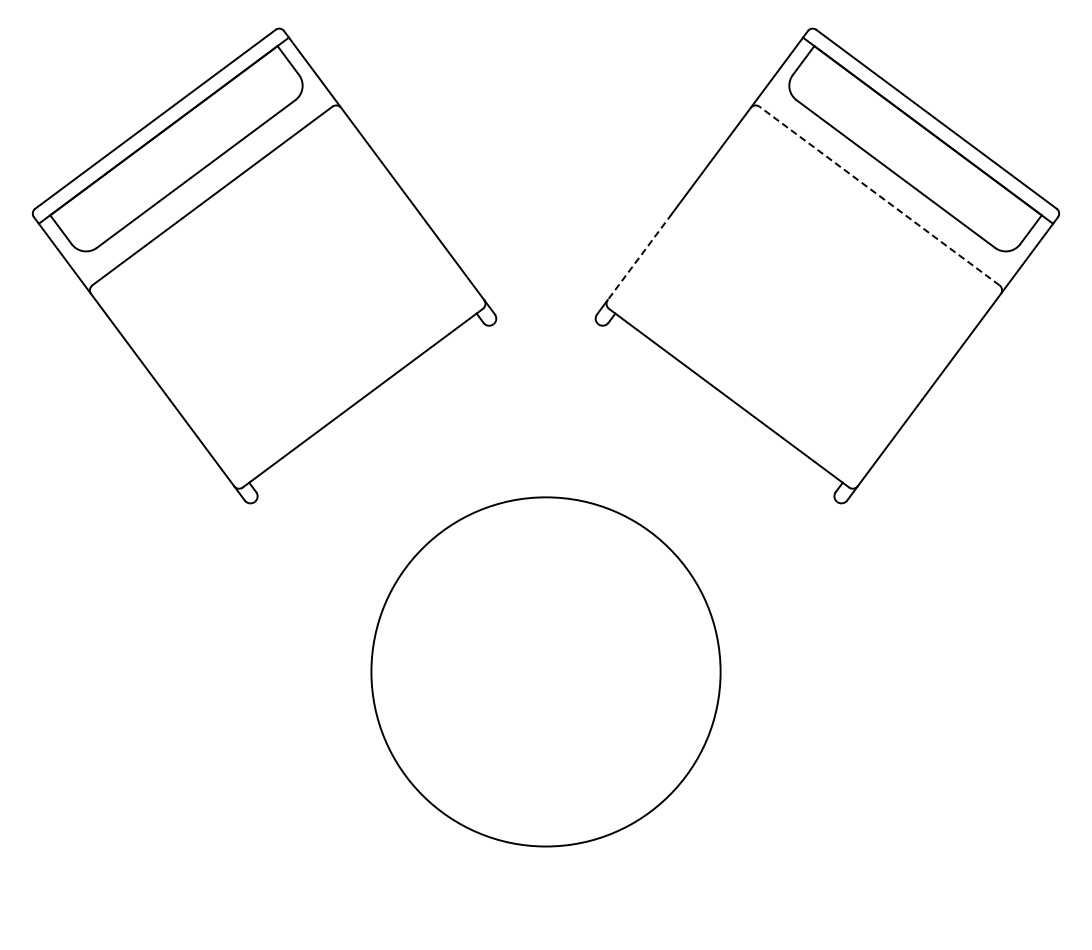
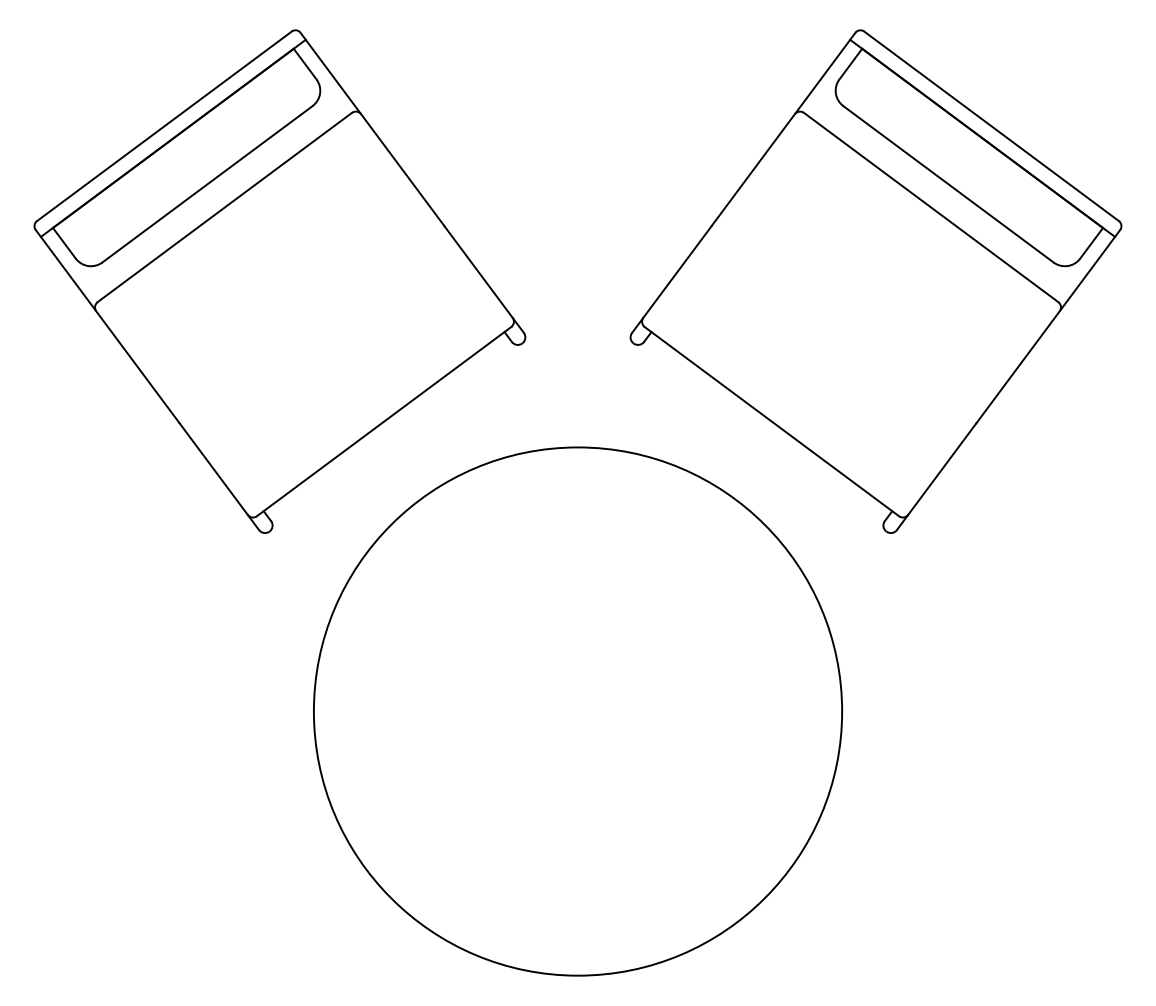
line: (879, 195) -> (931, 207), dashed -> solid
line: (639, 256) -> (677, 271), dashed -> solid
circle: (545, 671) -> (577, 711), size x1.43

